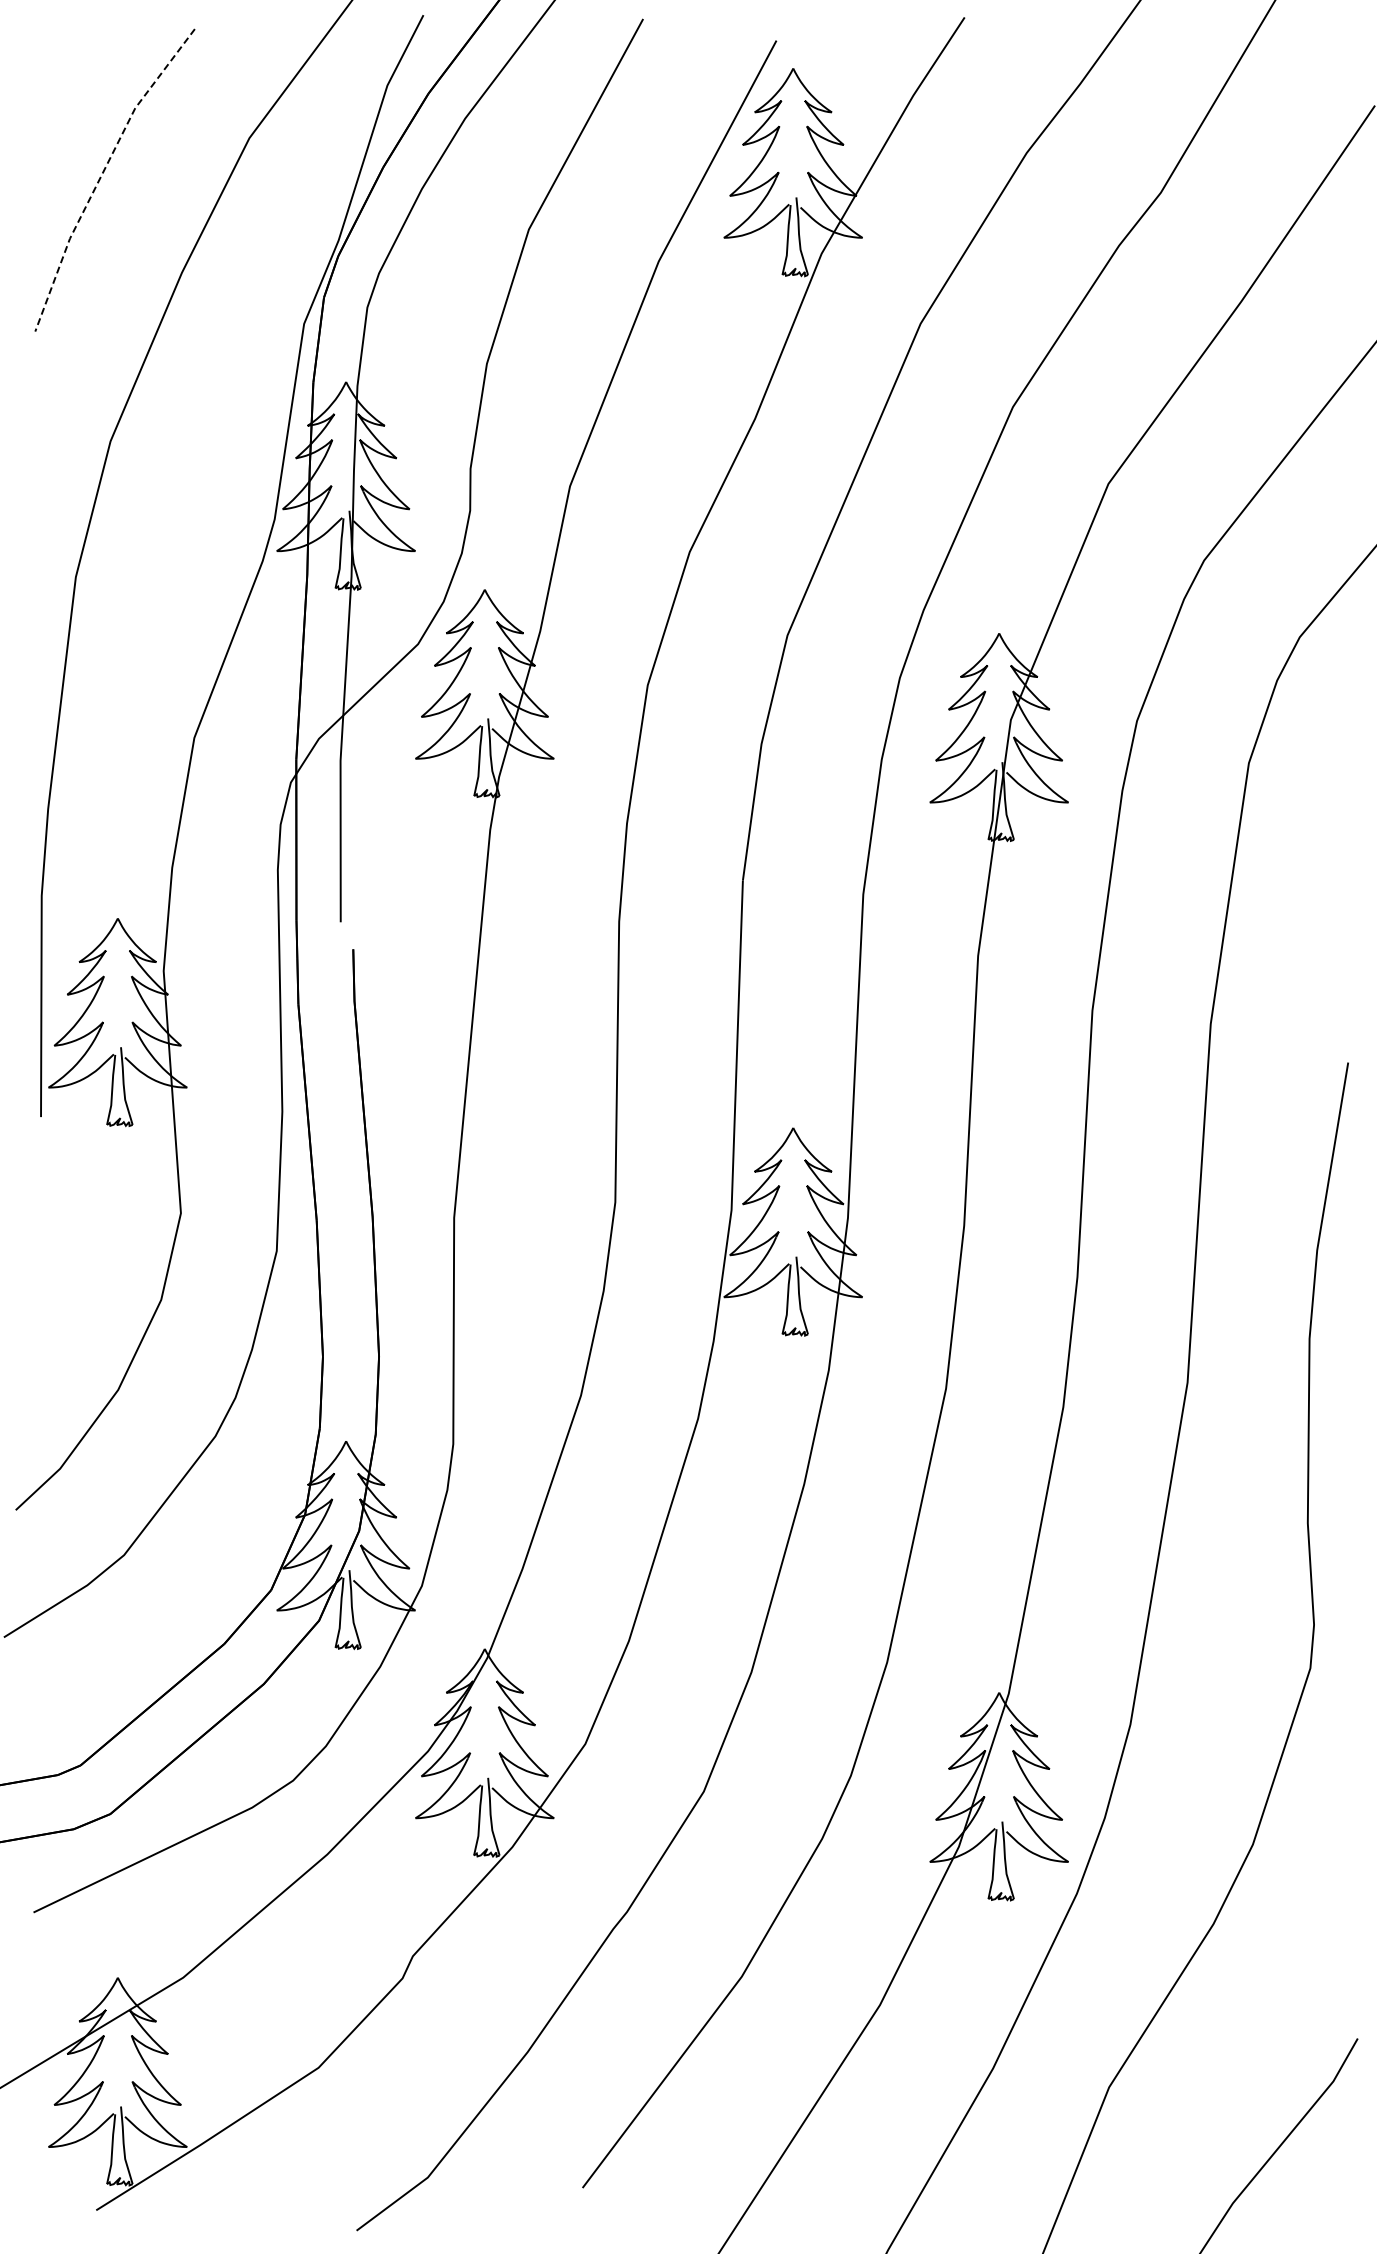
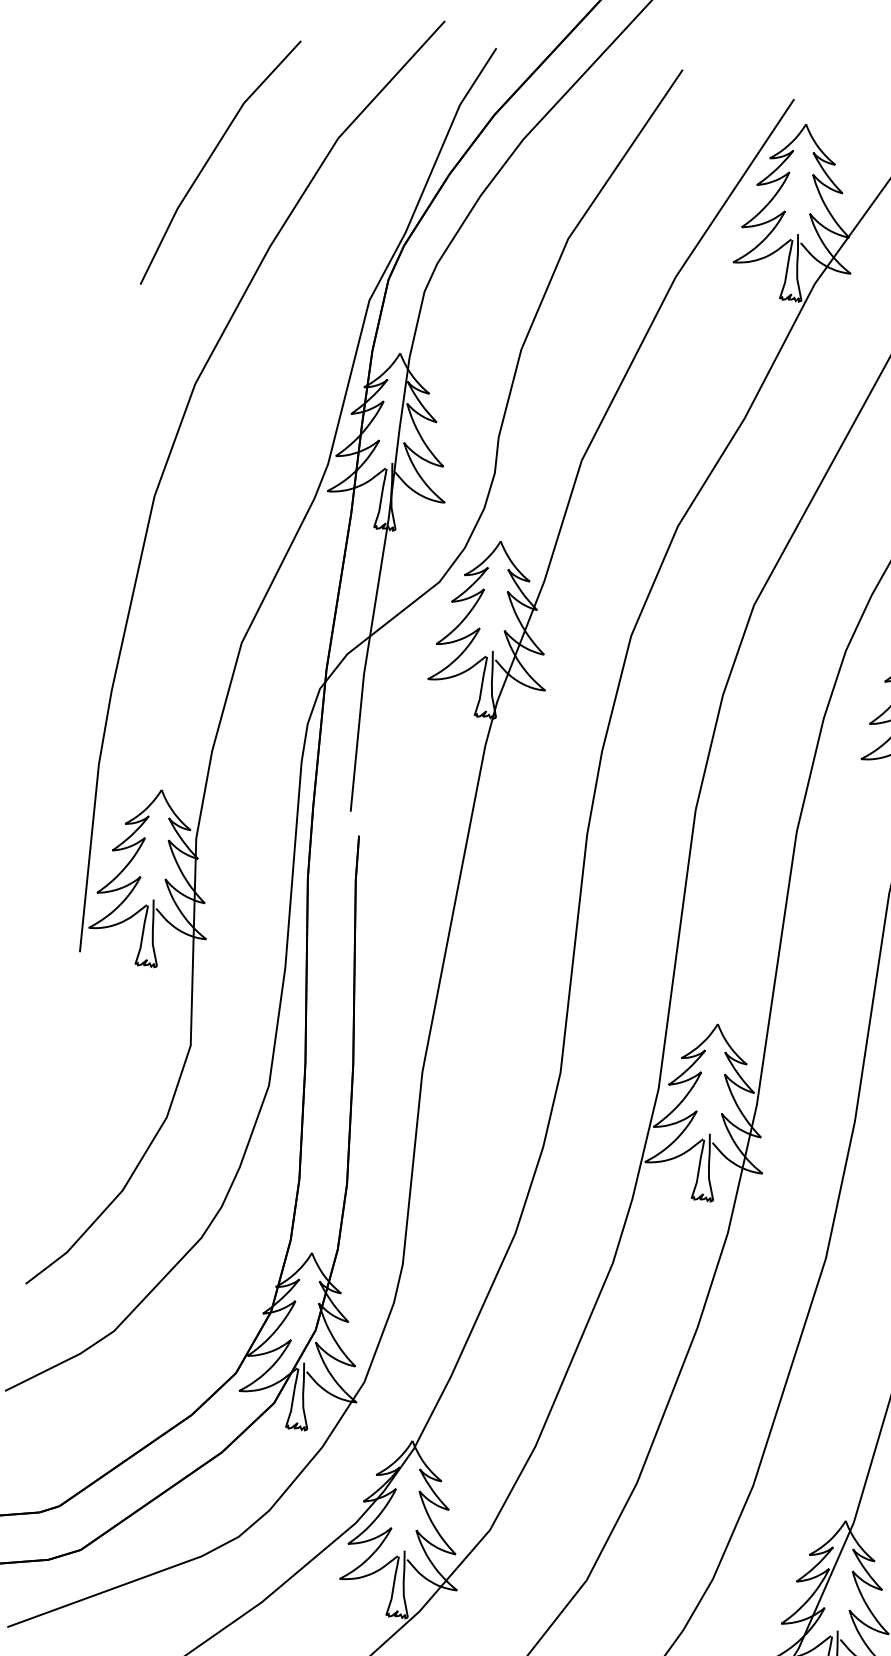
line: (102, 173) -> (210, 155), dashed -> solid

